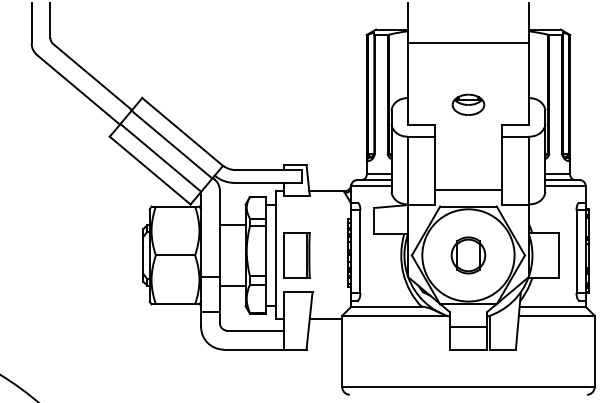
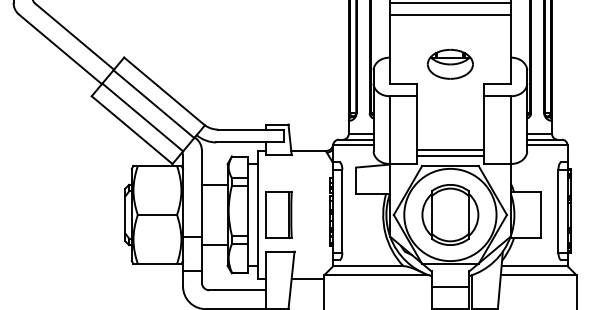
line: (468, 55) -> (450, 15), added
part: (468, 104) -> (450, 64), size x1.43
line: (468, 196) -> (450, 156), added
part: (468, 255) -> (450, 215), size x1.67

